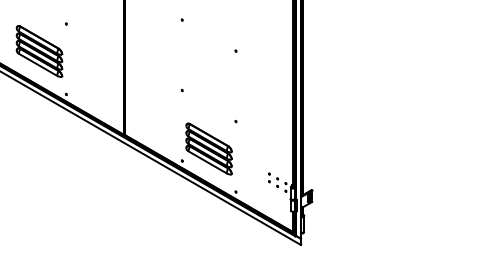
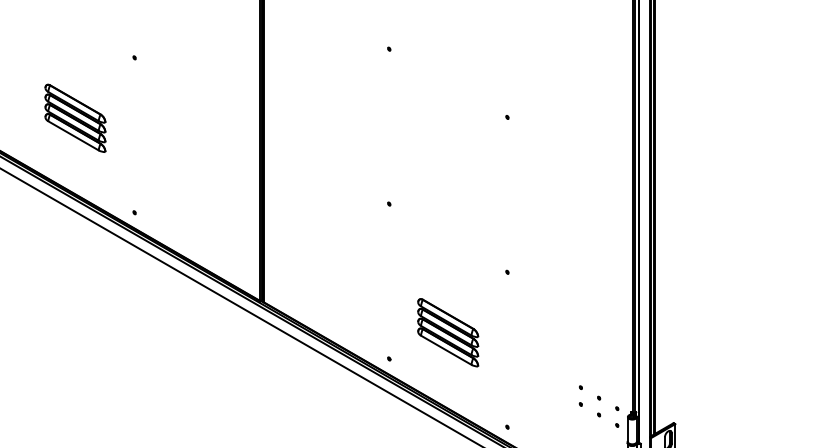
part: (39, 51) -> (75, 118), size x0.6
part: (208, 148) -> (446, 331), size x0.6

